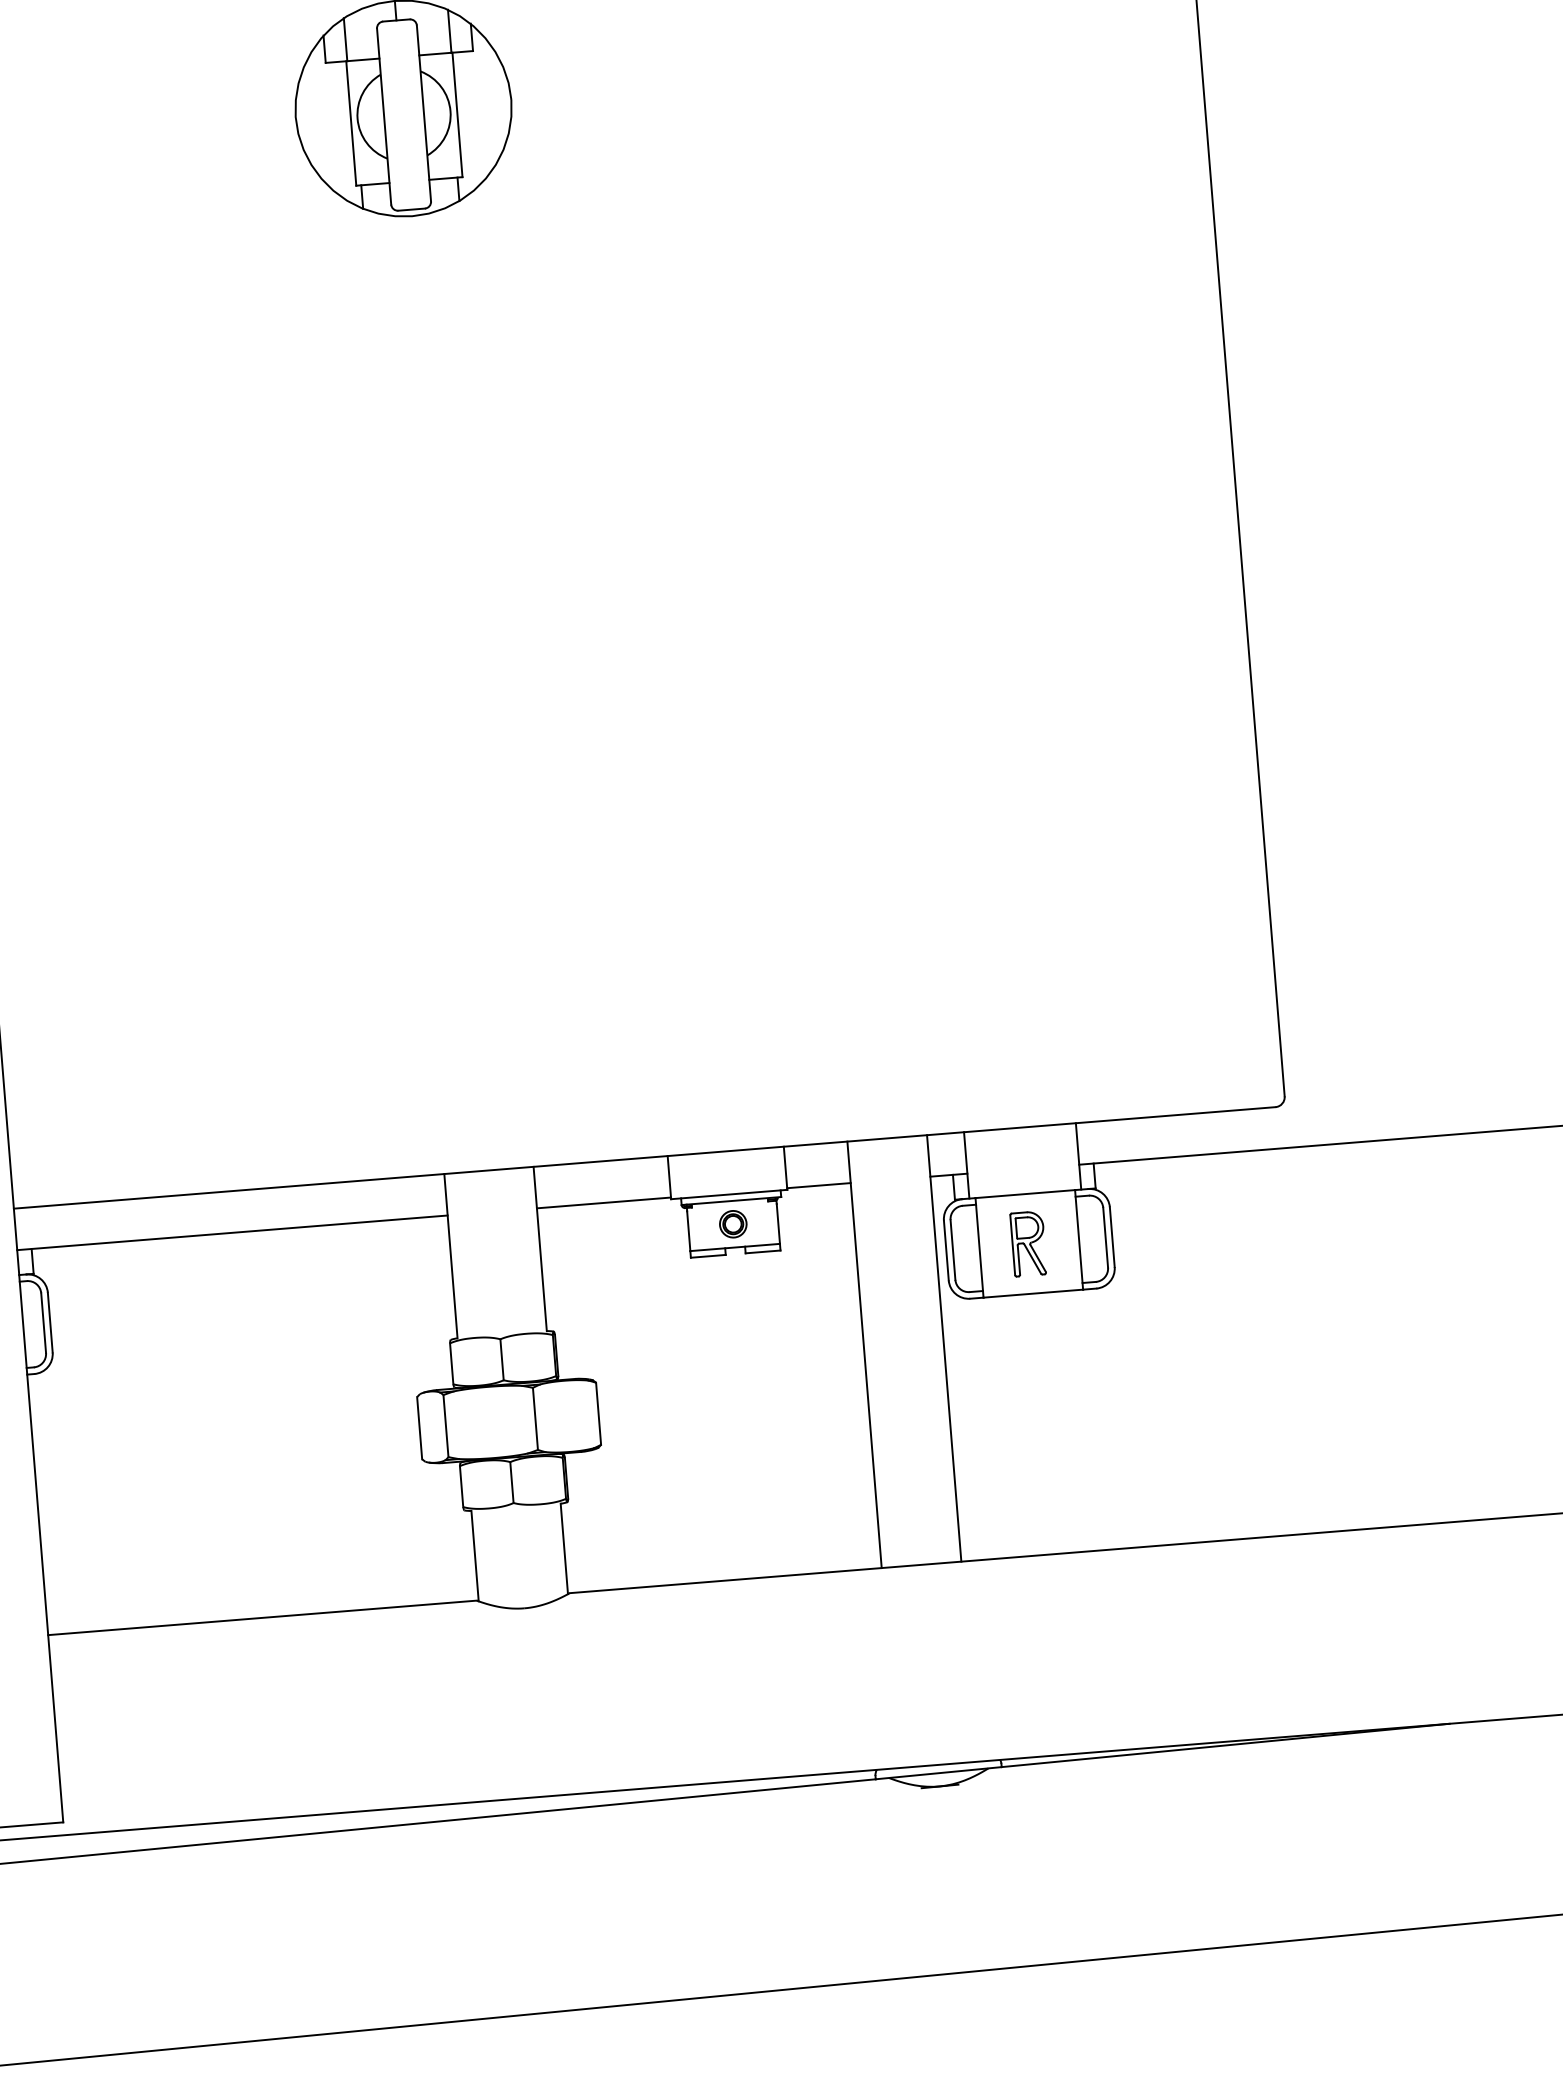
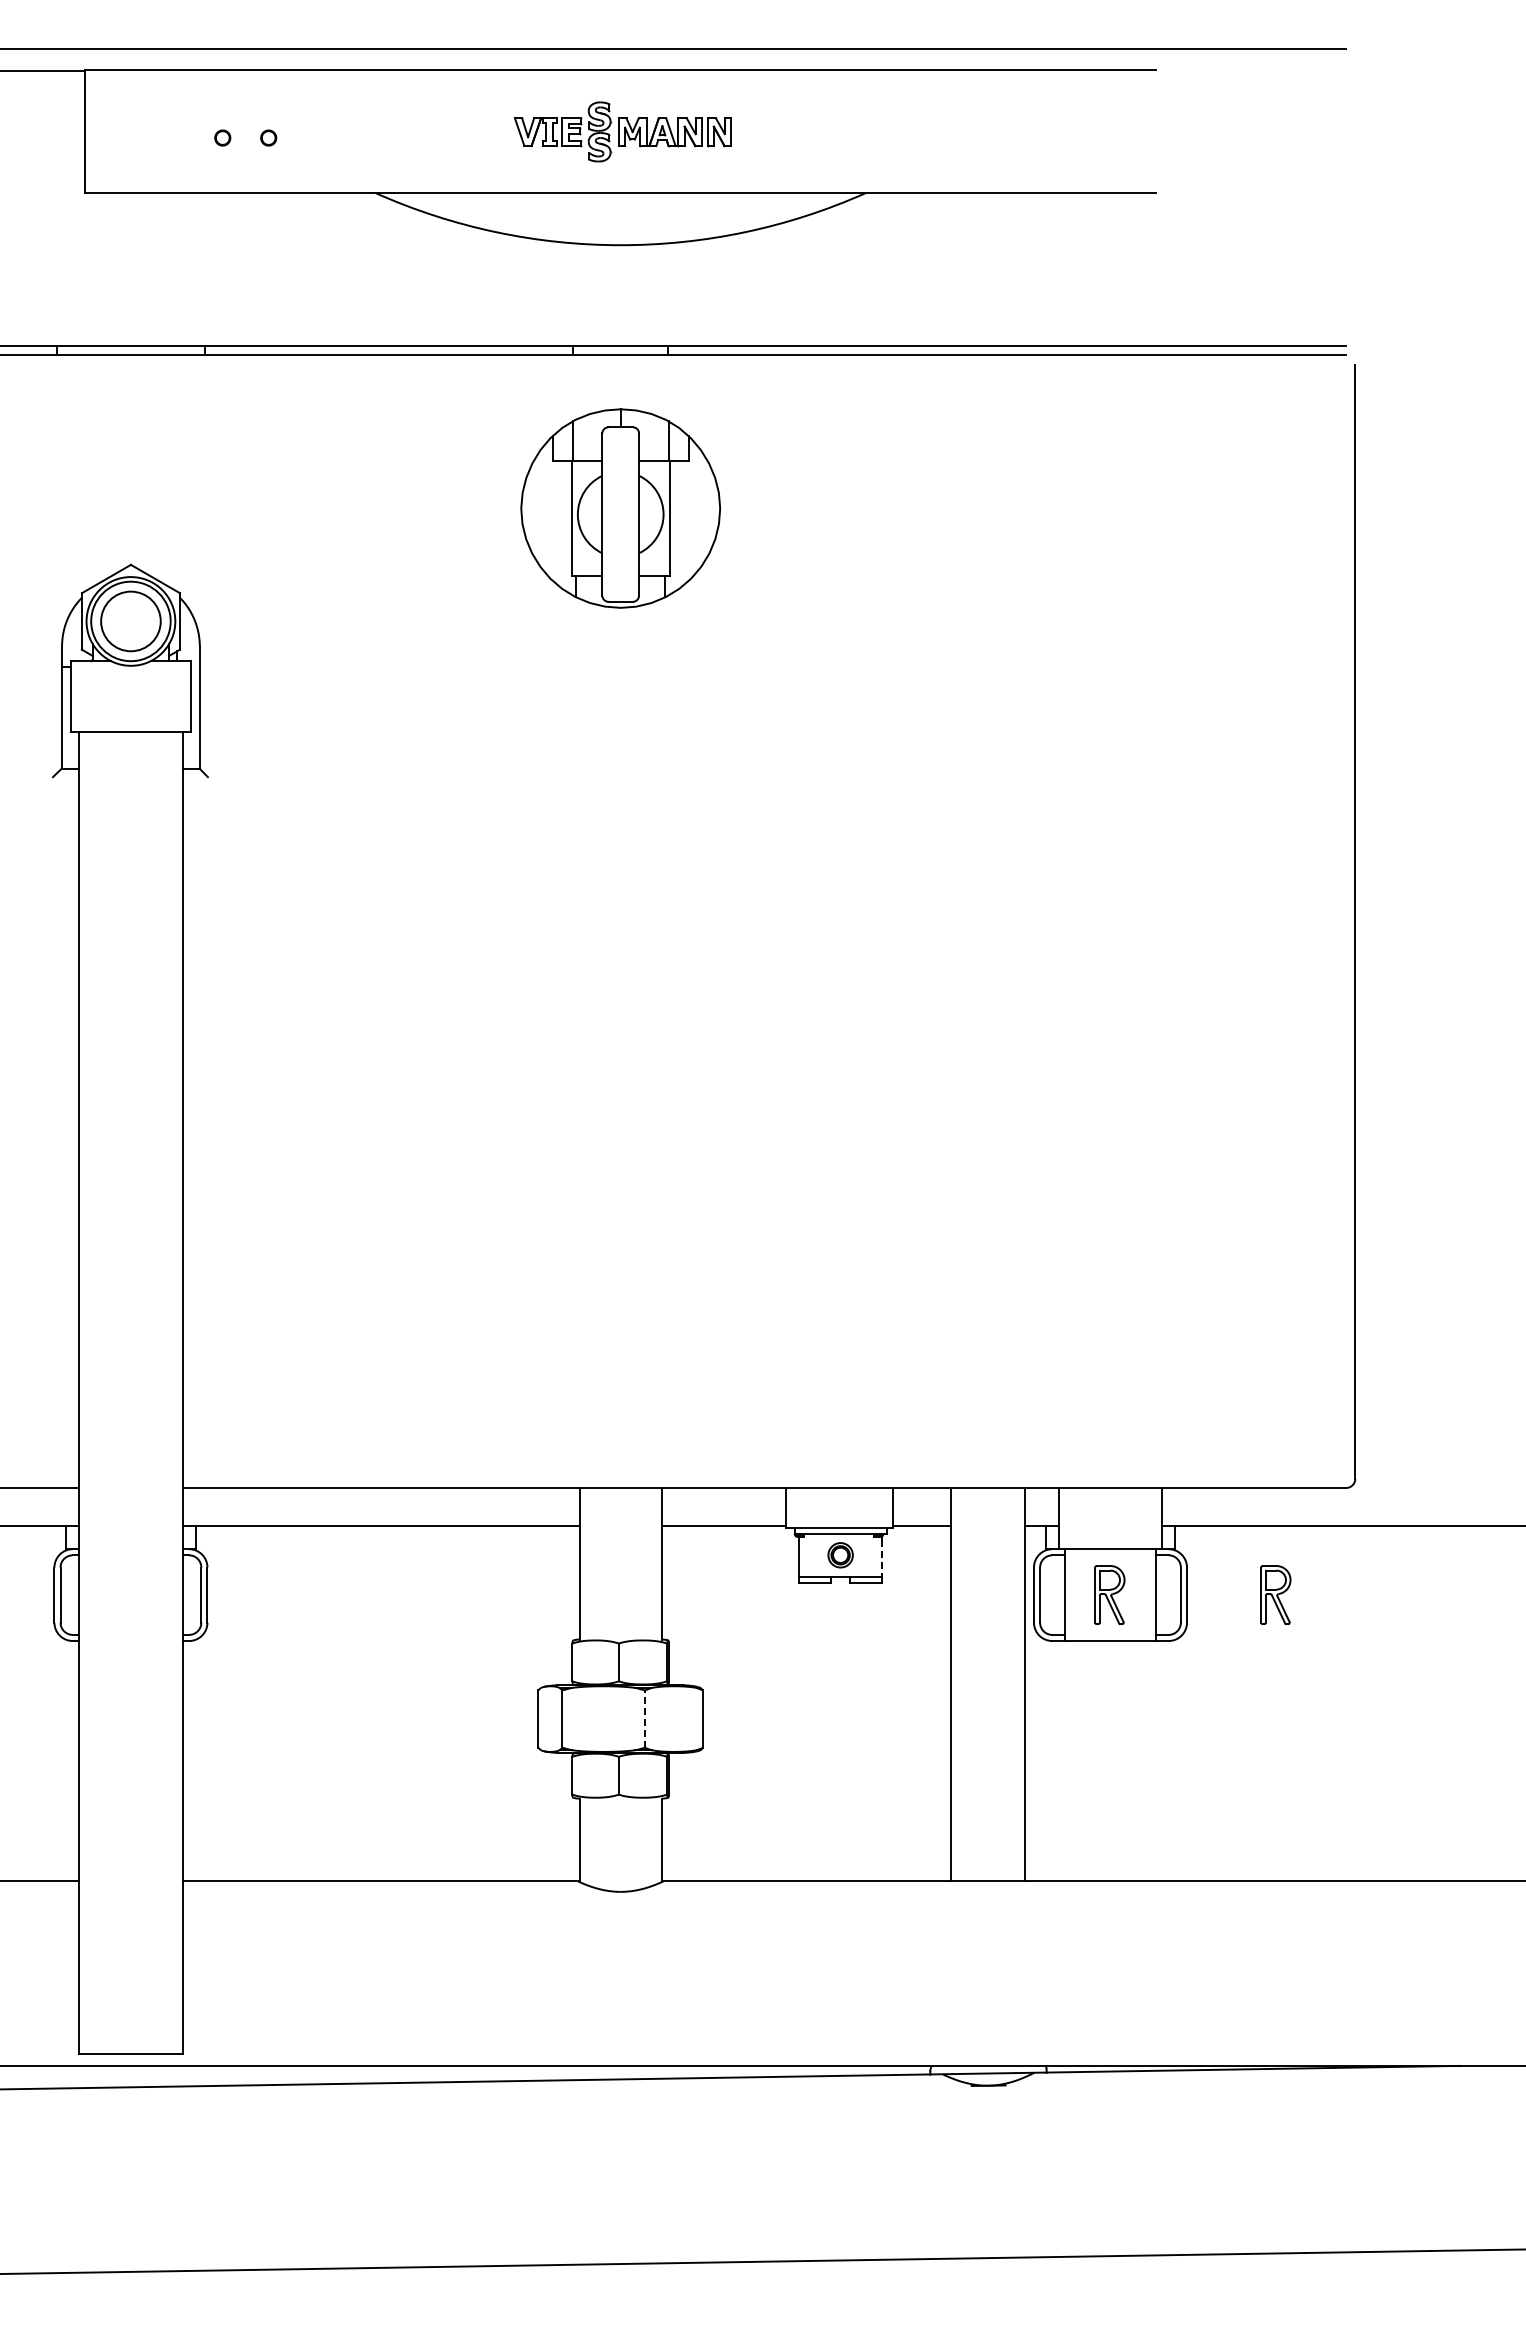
line: (777, 1224) -> (881, 1558), solid -> dashed
part: (1208, 1228) -> (1275, 1594), added
line: (534, 1419) -> (644, 1719), solid -> dashed

